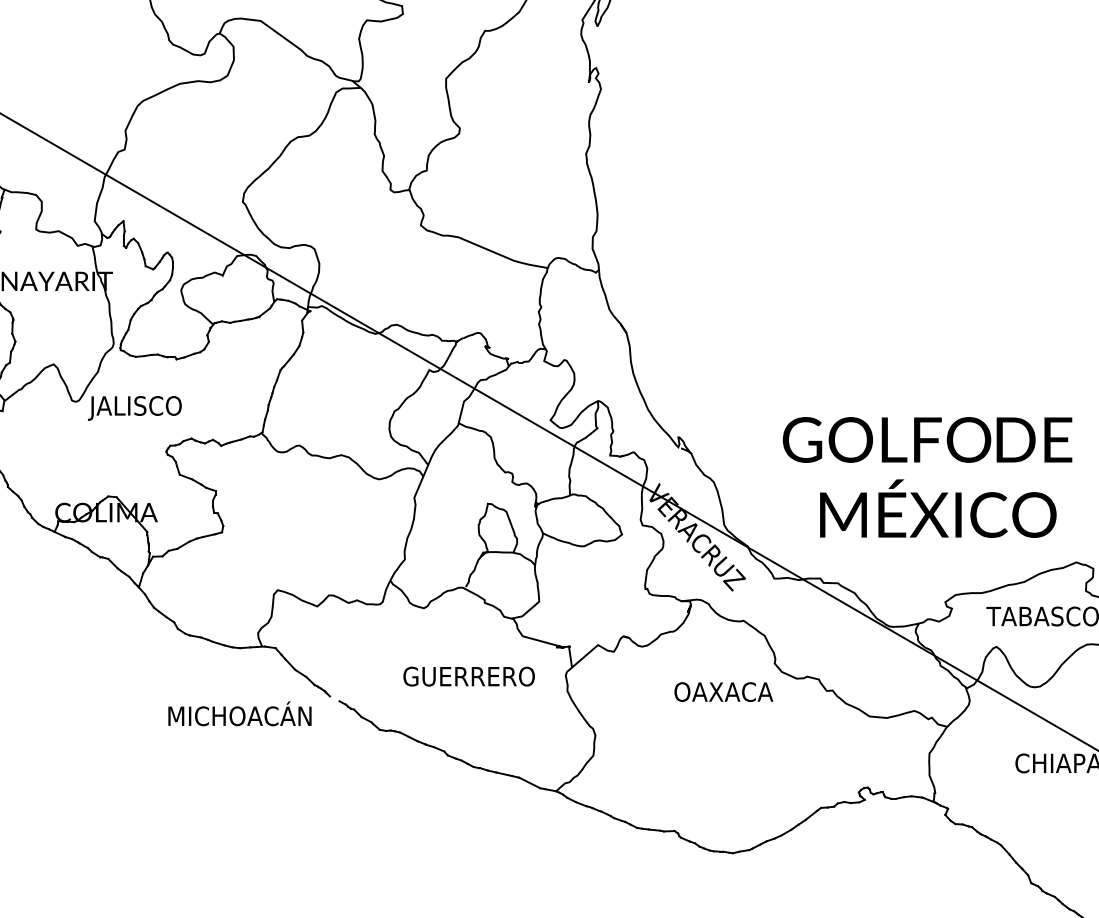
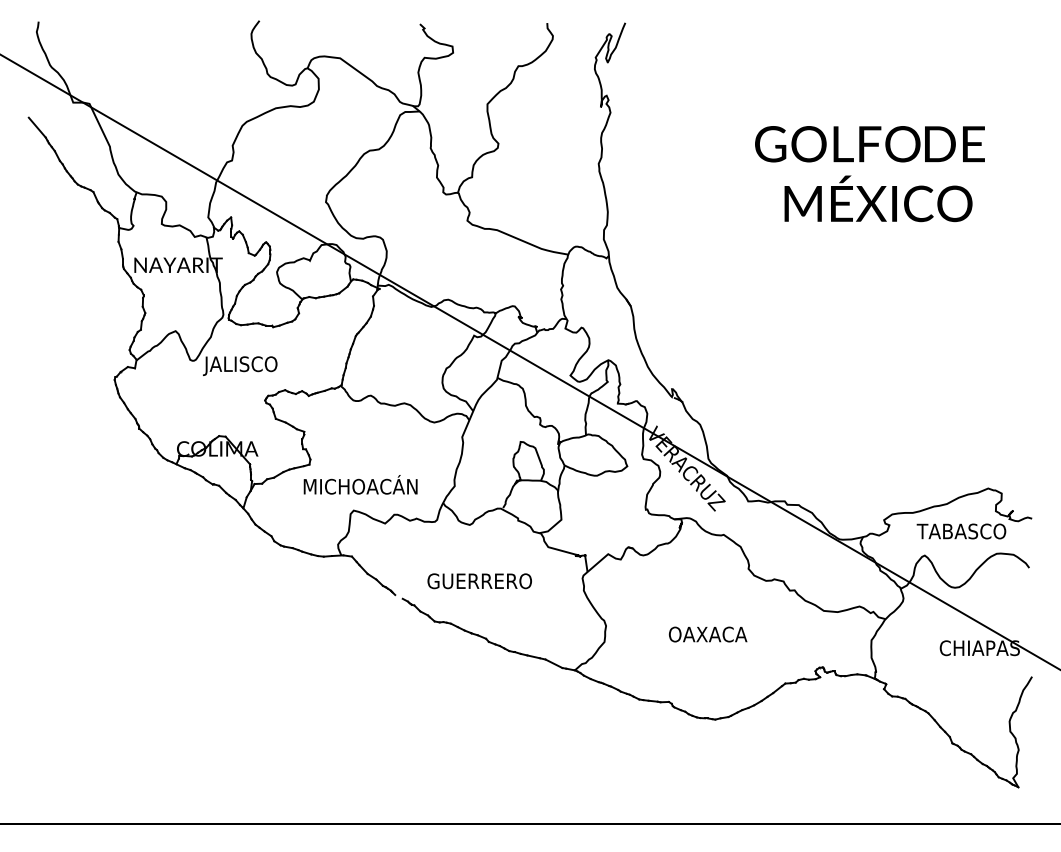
text: (926, 478) -> (869, 174), moved
text: (468, 676) -> (479, 581), moved
text: (724, 692) -> (708, 634), moved
text: (239, 713) -> (360, 484), moved

